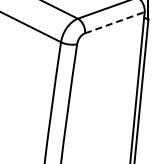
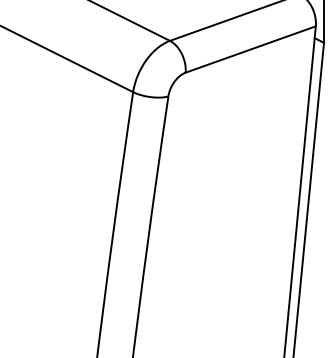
line: (114, 22) -> (249, 49), dashed -> solid

